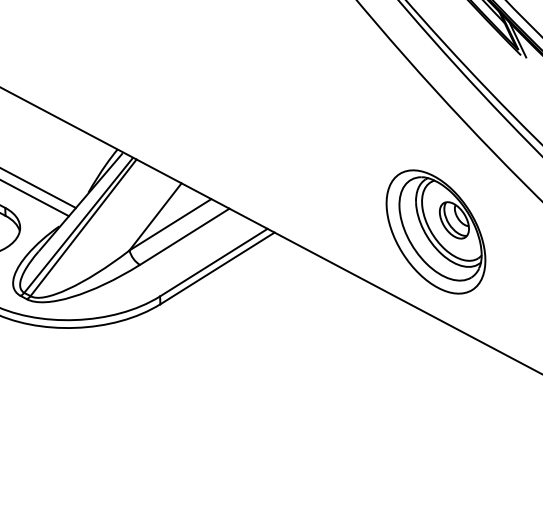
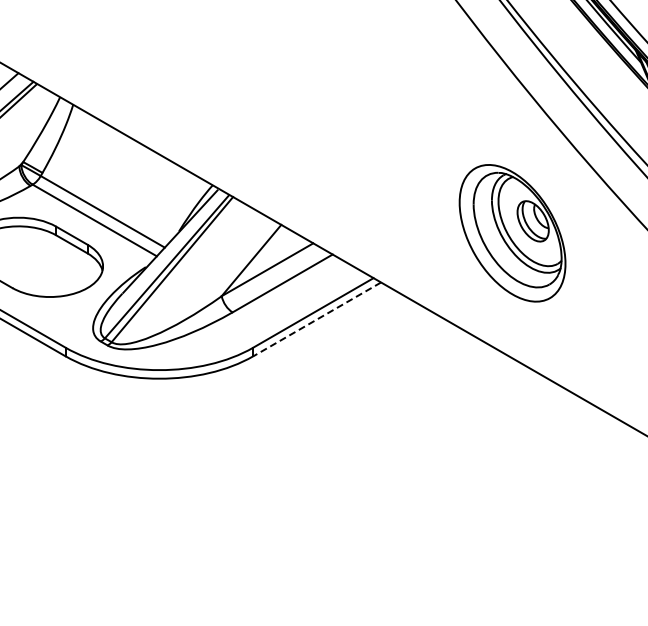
part: (435, 232) -> (512, 233), moved
line: (217, 268) -> (317, 319), solid -> dashed

